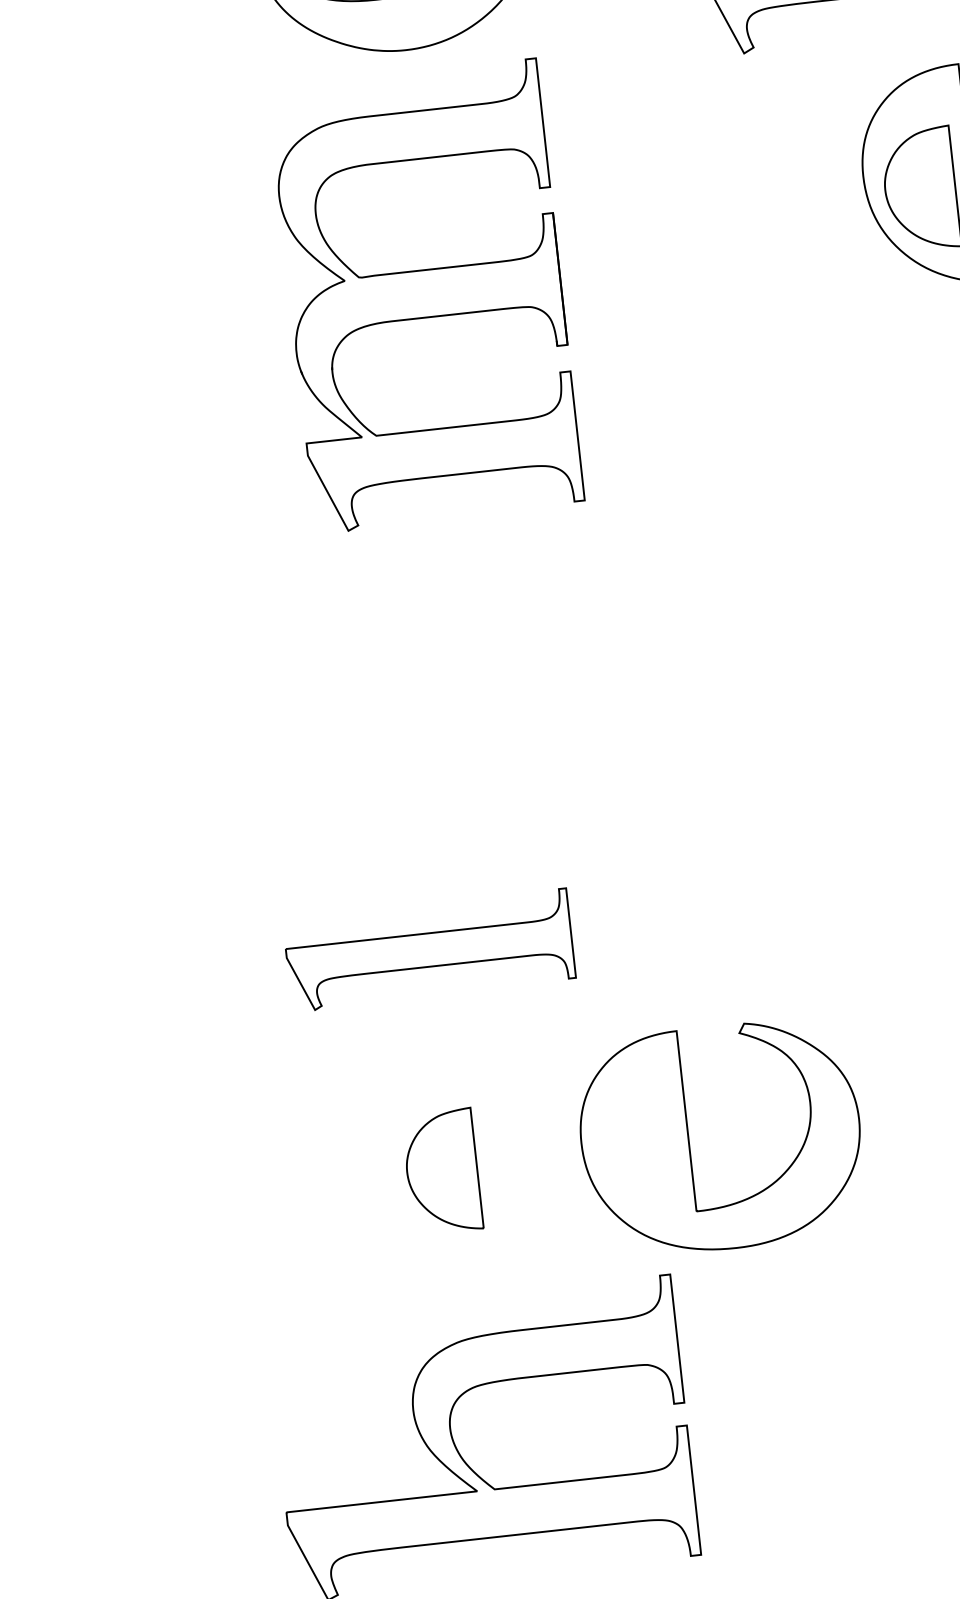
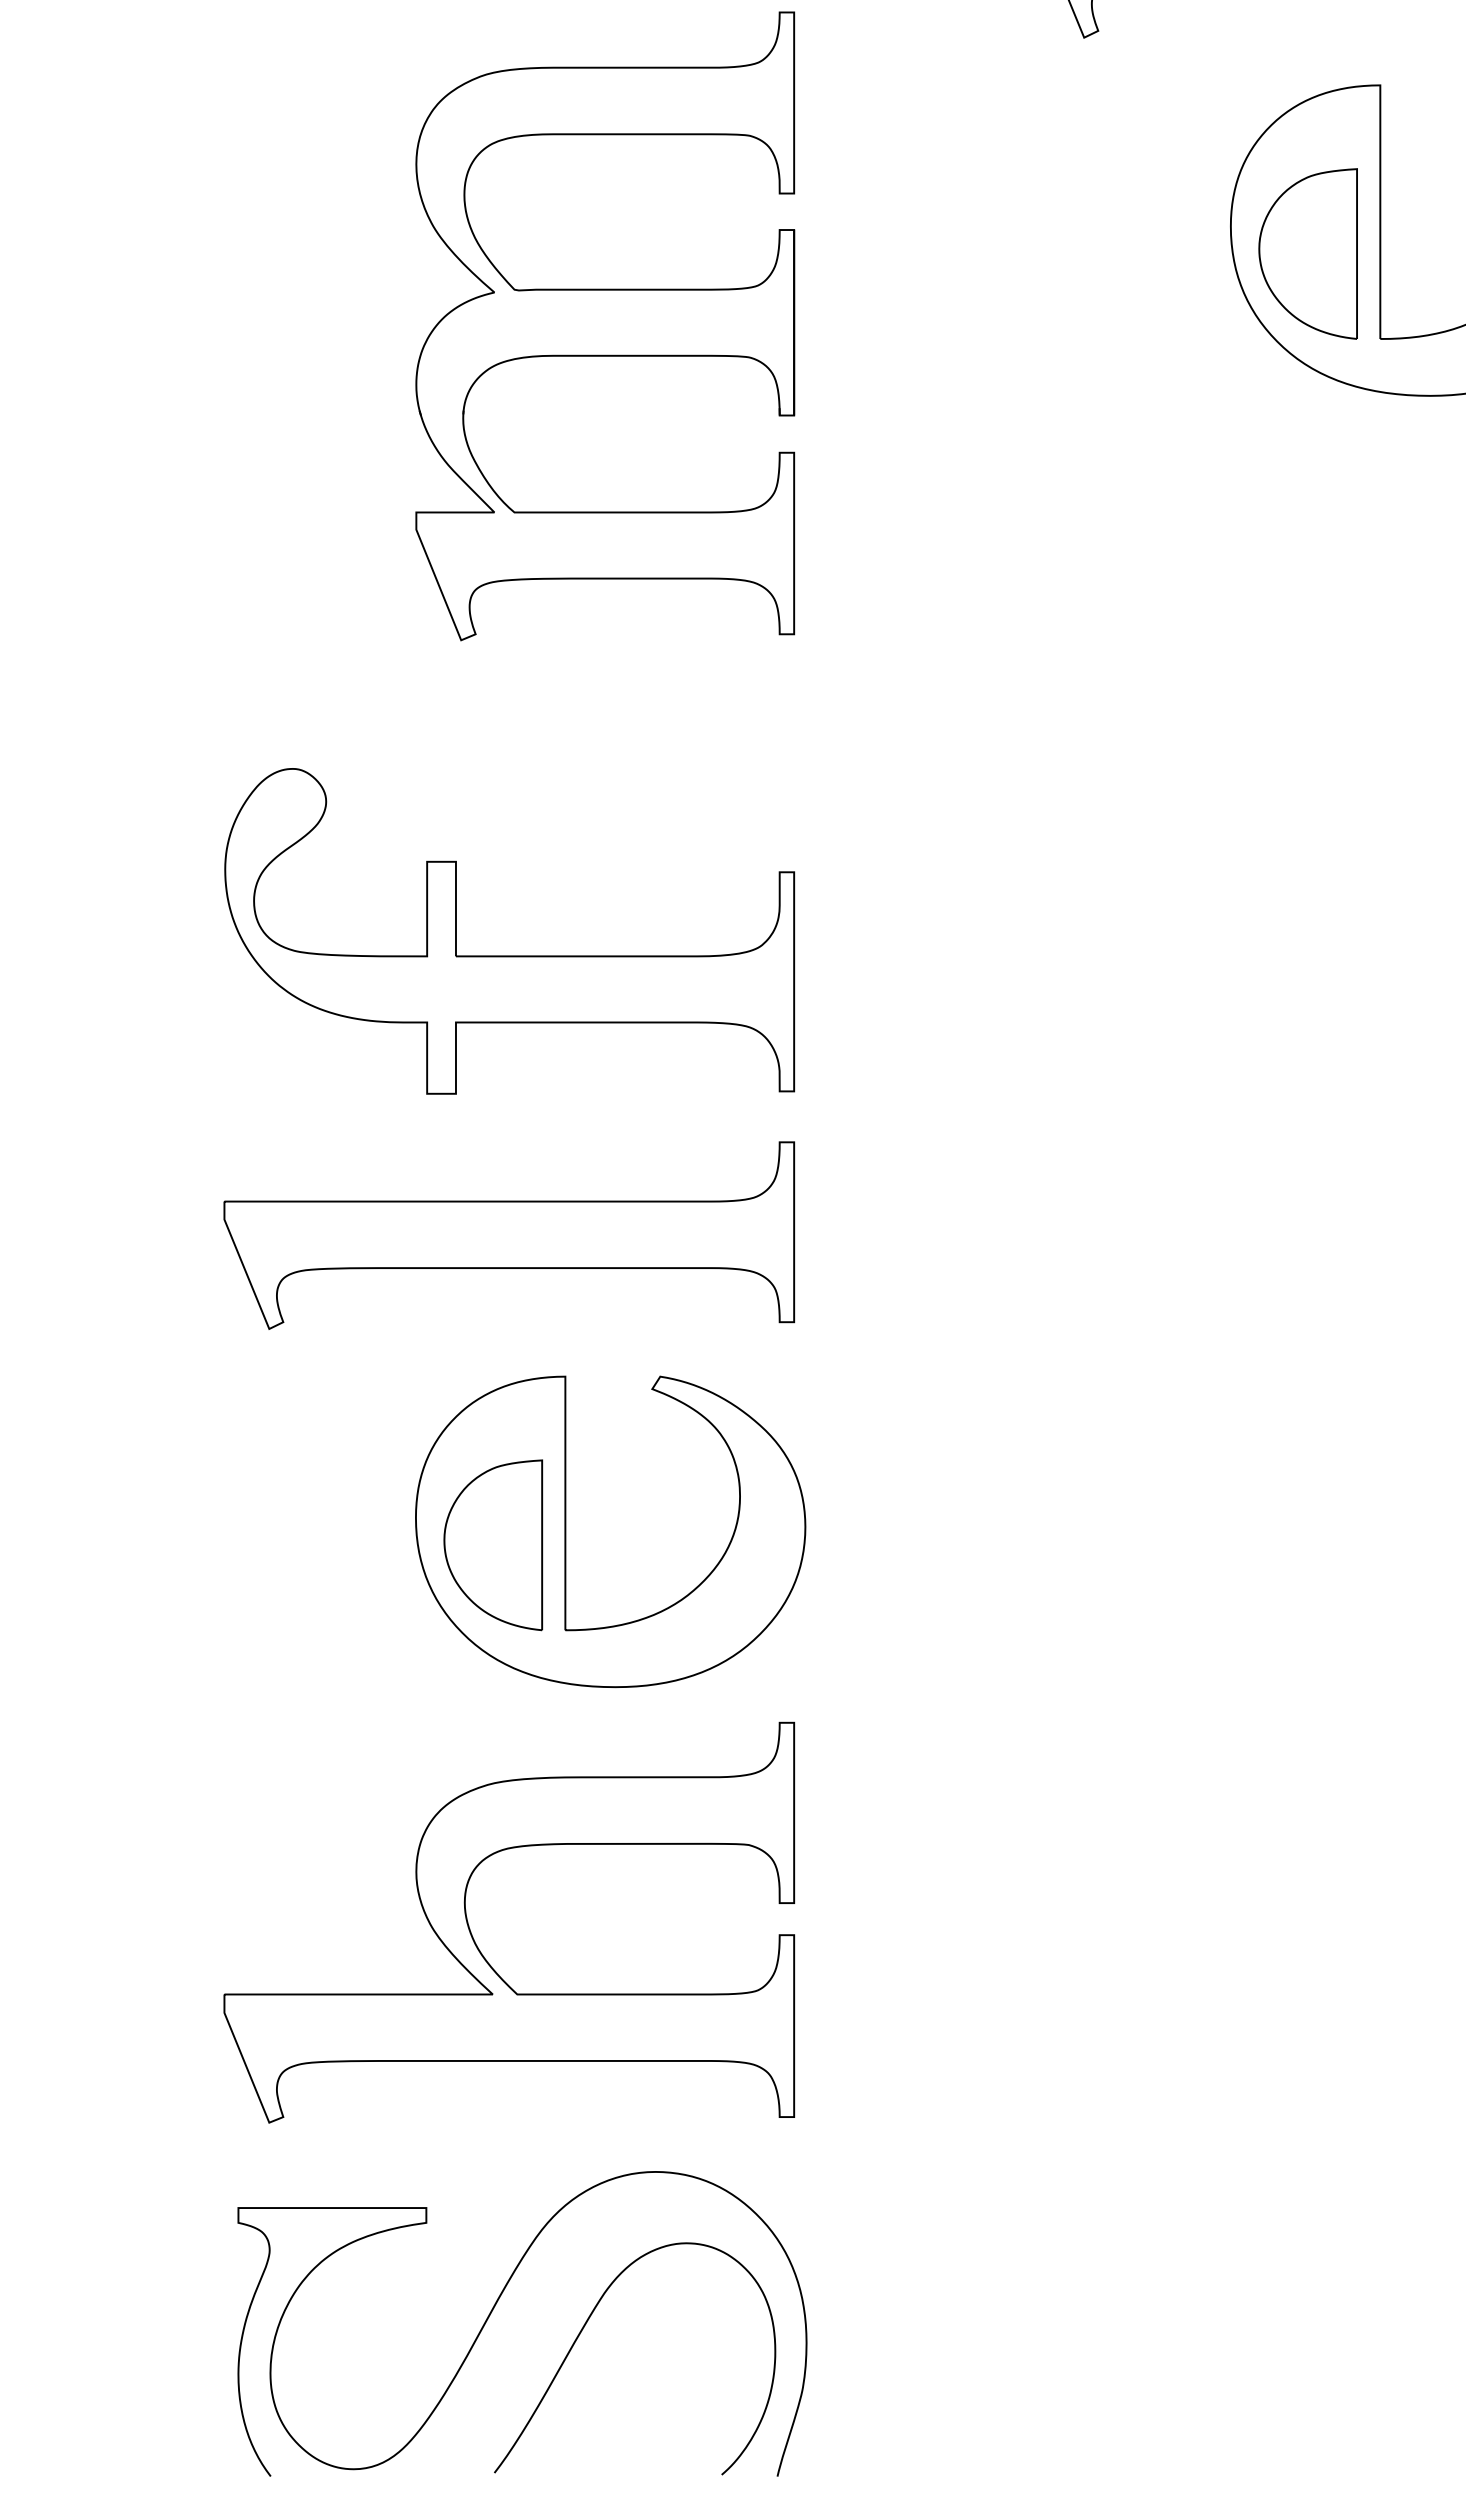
part: (407, 751) -> (509, 955), added
part: (429, 950) -> (509, 1235), size x1.43
part: (689, 1141) -> (566, 1531), moved

